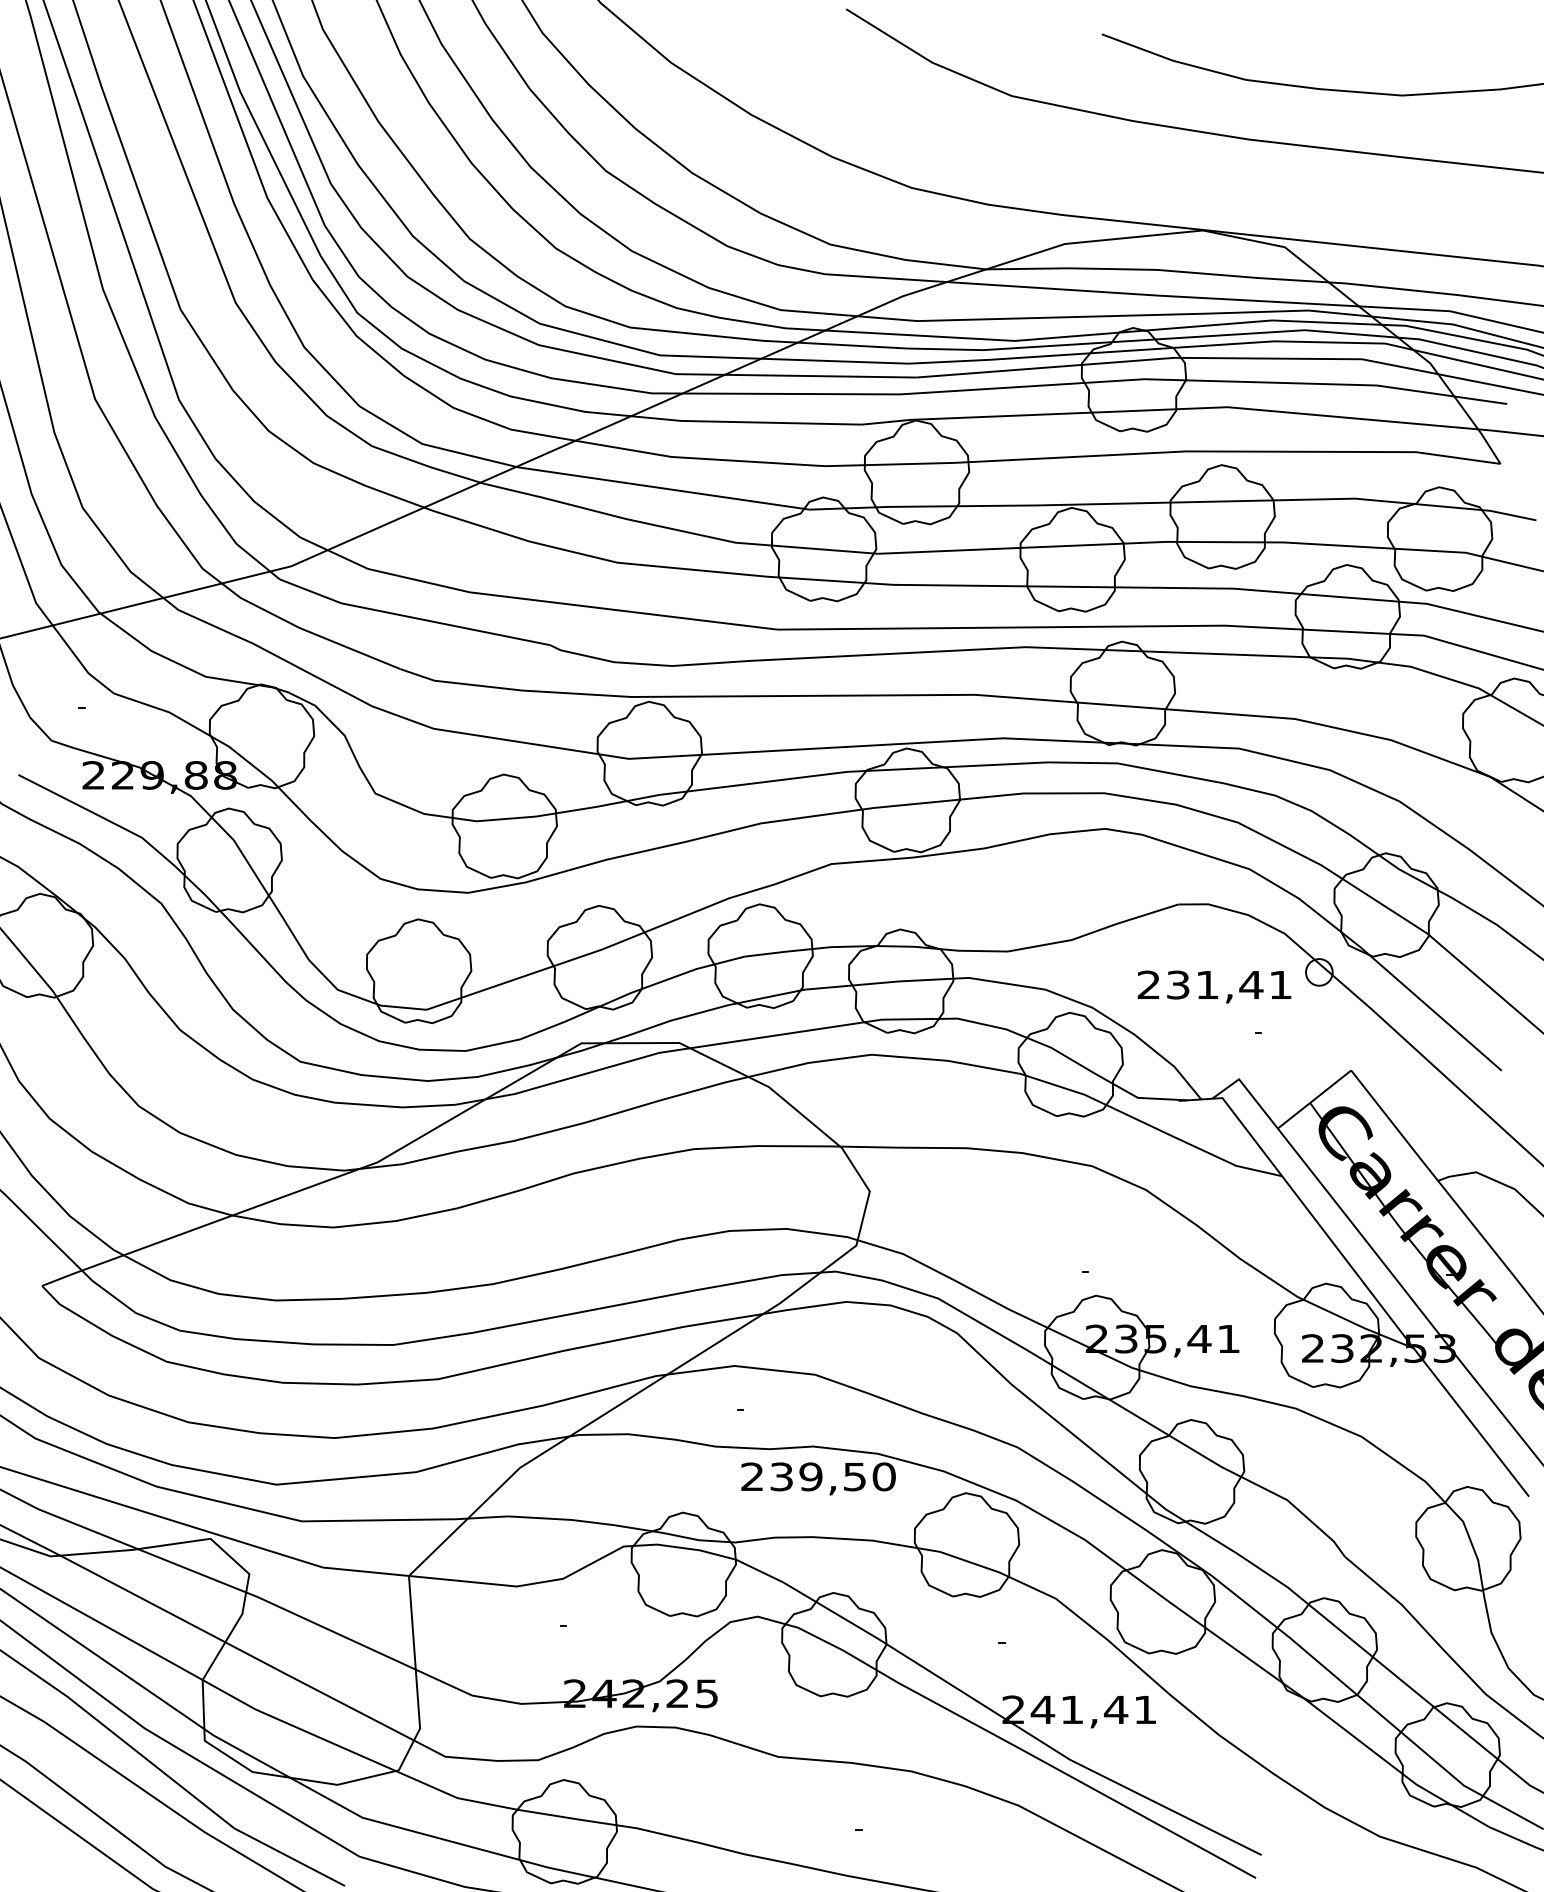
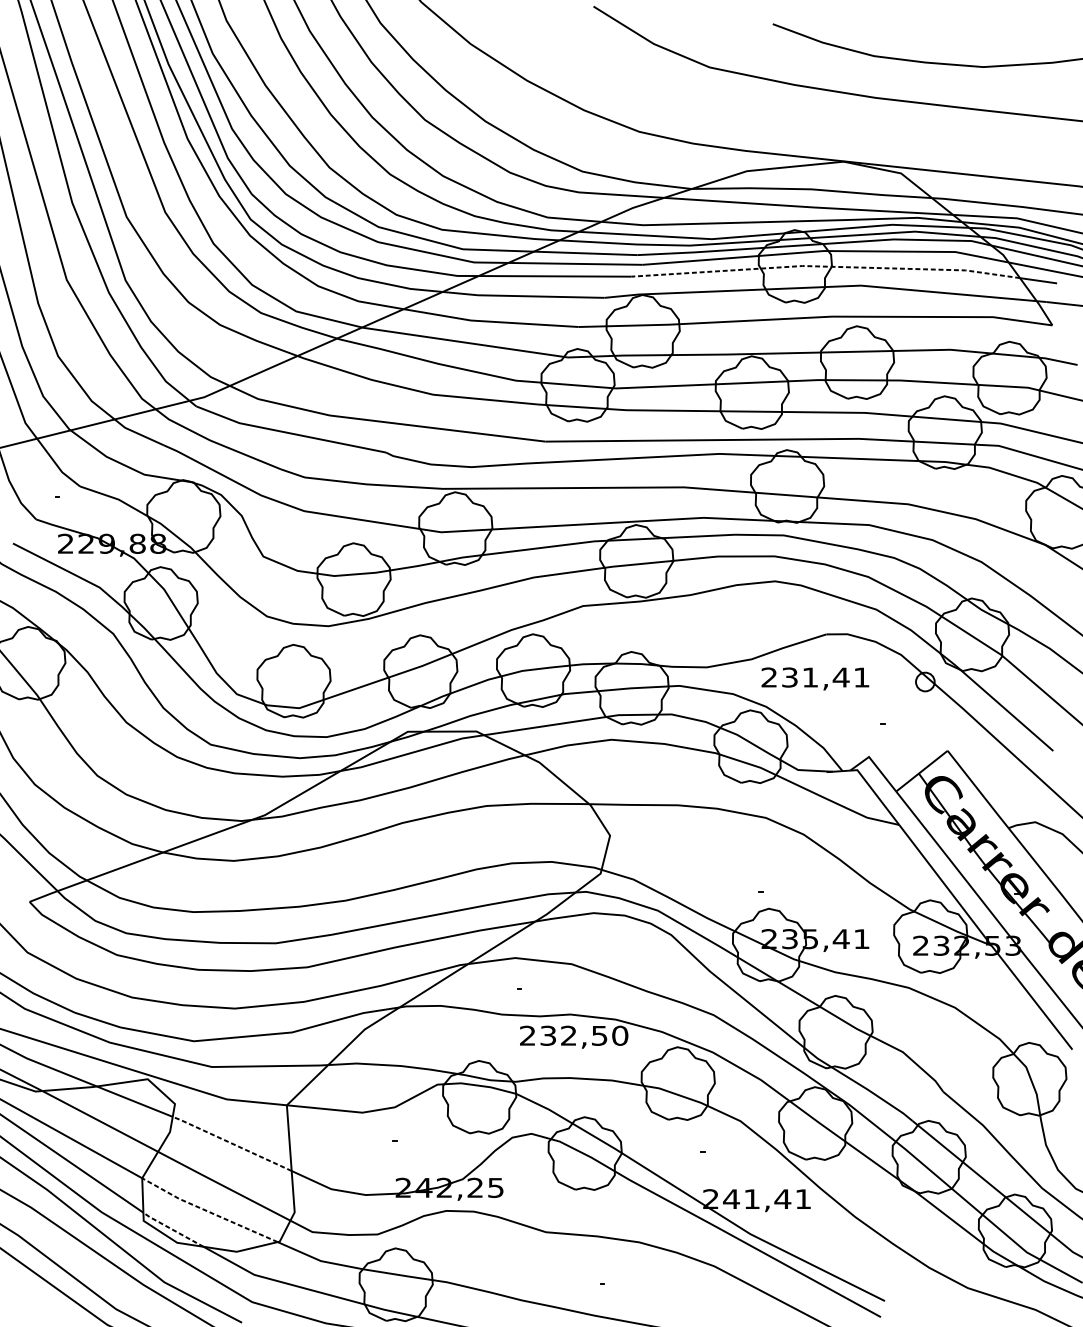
line: (1177, 380) -> (825, 266), solid -> dashed
text: (1214, 986) -> (815, 678), moved
text: (810, 1476) -> (568, 1035), 239,50 -> 232,50
line: (330, 1630) -> (231, 1143), solid -> dashed
line: (297, 1727) -> (208, 1211), solid -> dashed
line: (246, 1753) -> (172, 1229), solid -> dashed

